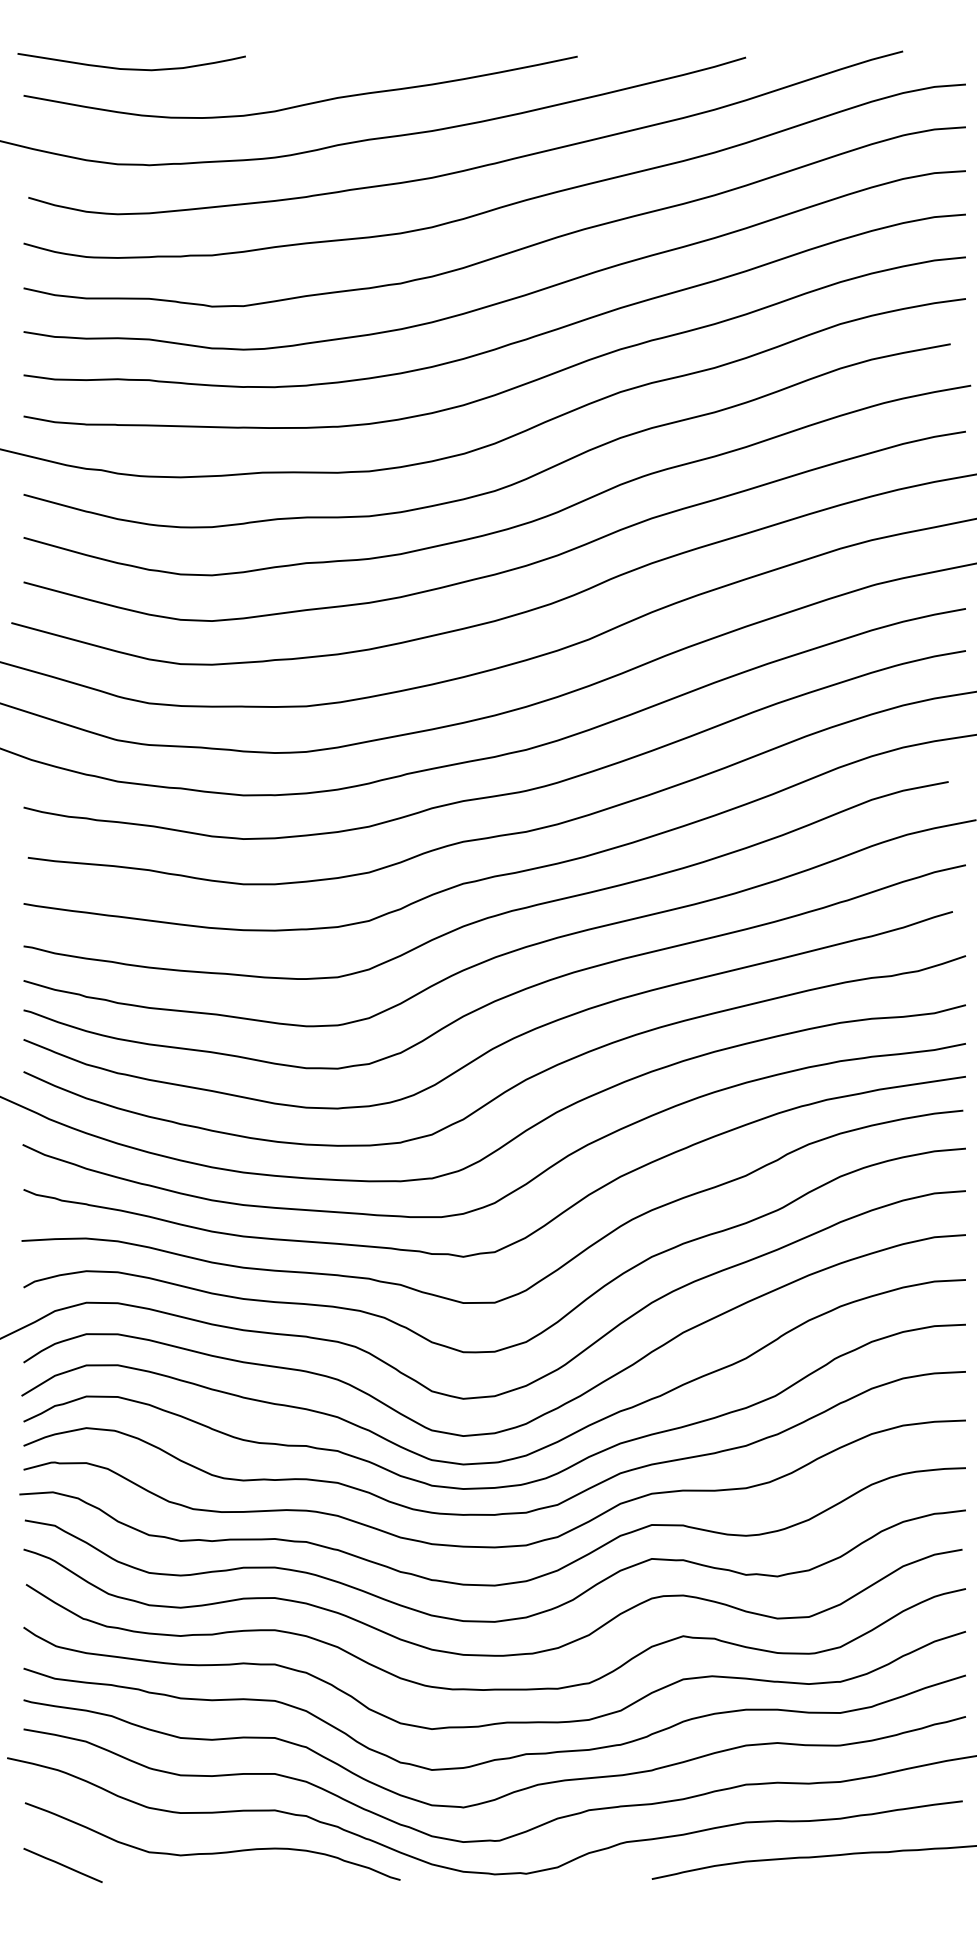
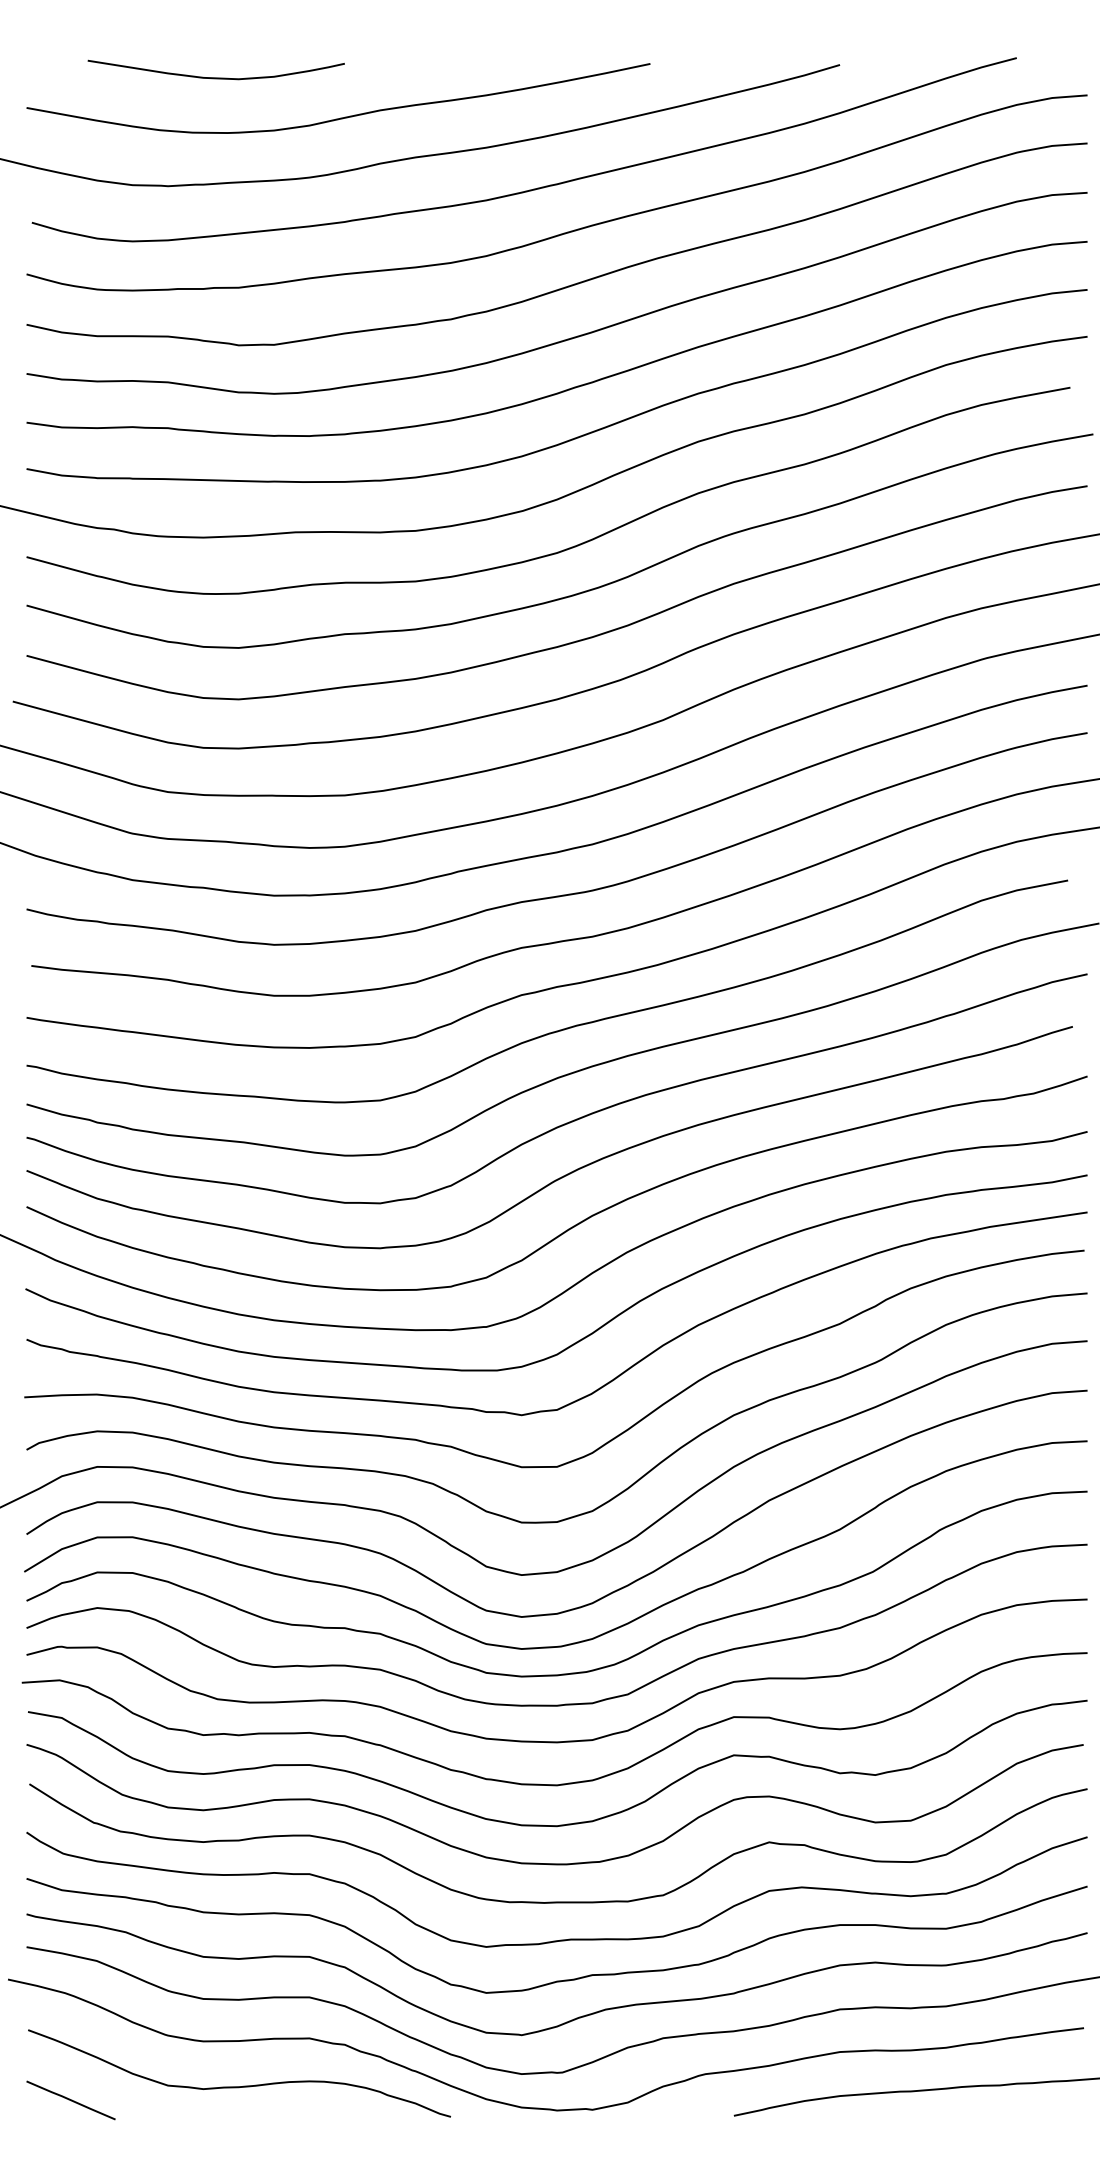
curve: (130, 68) -> (215, 77), moved

